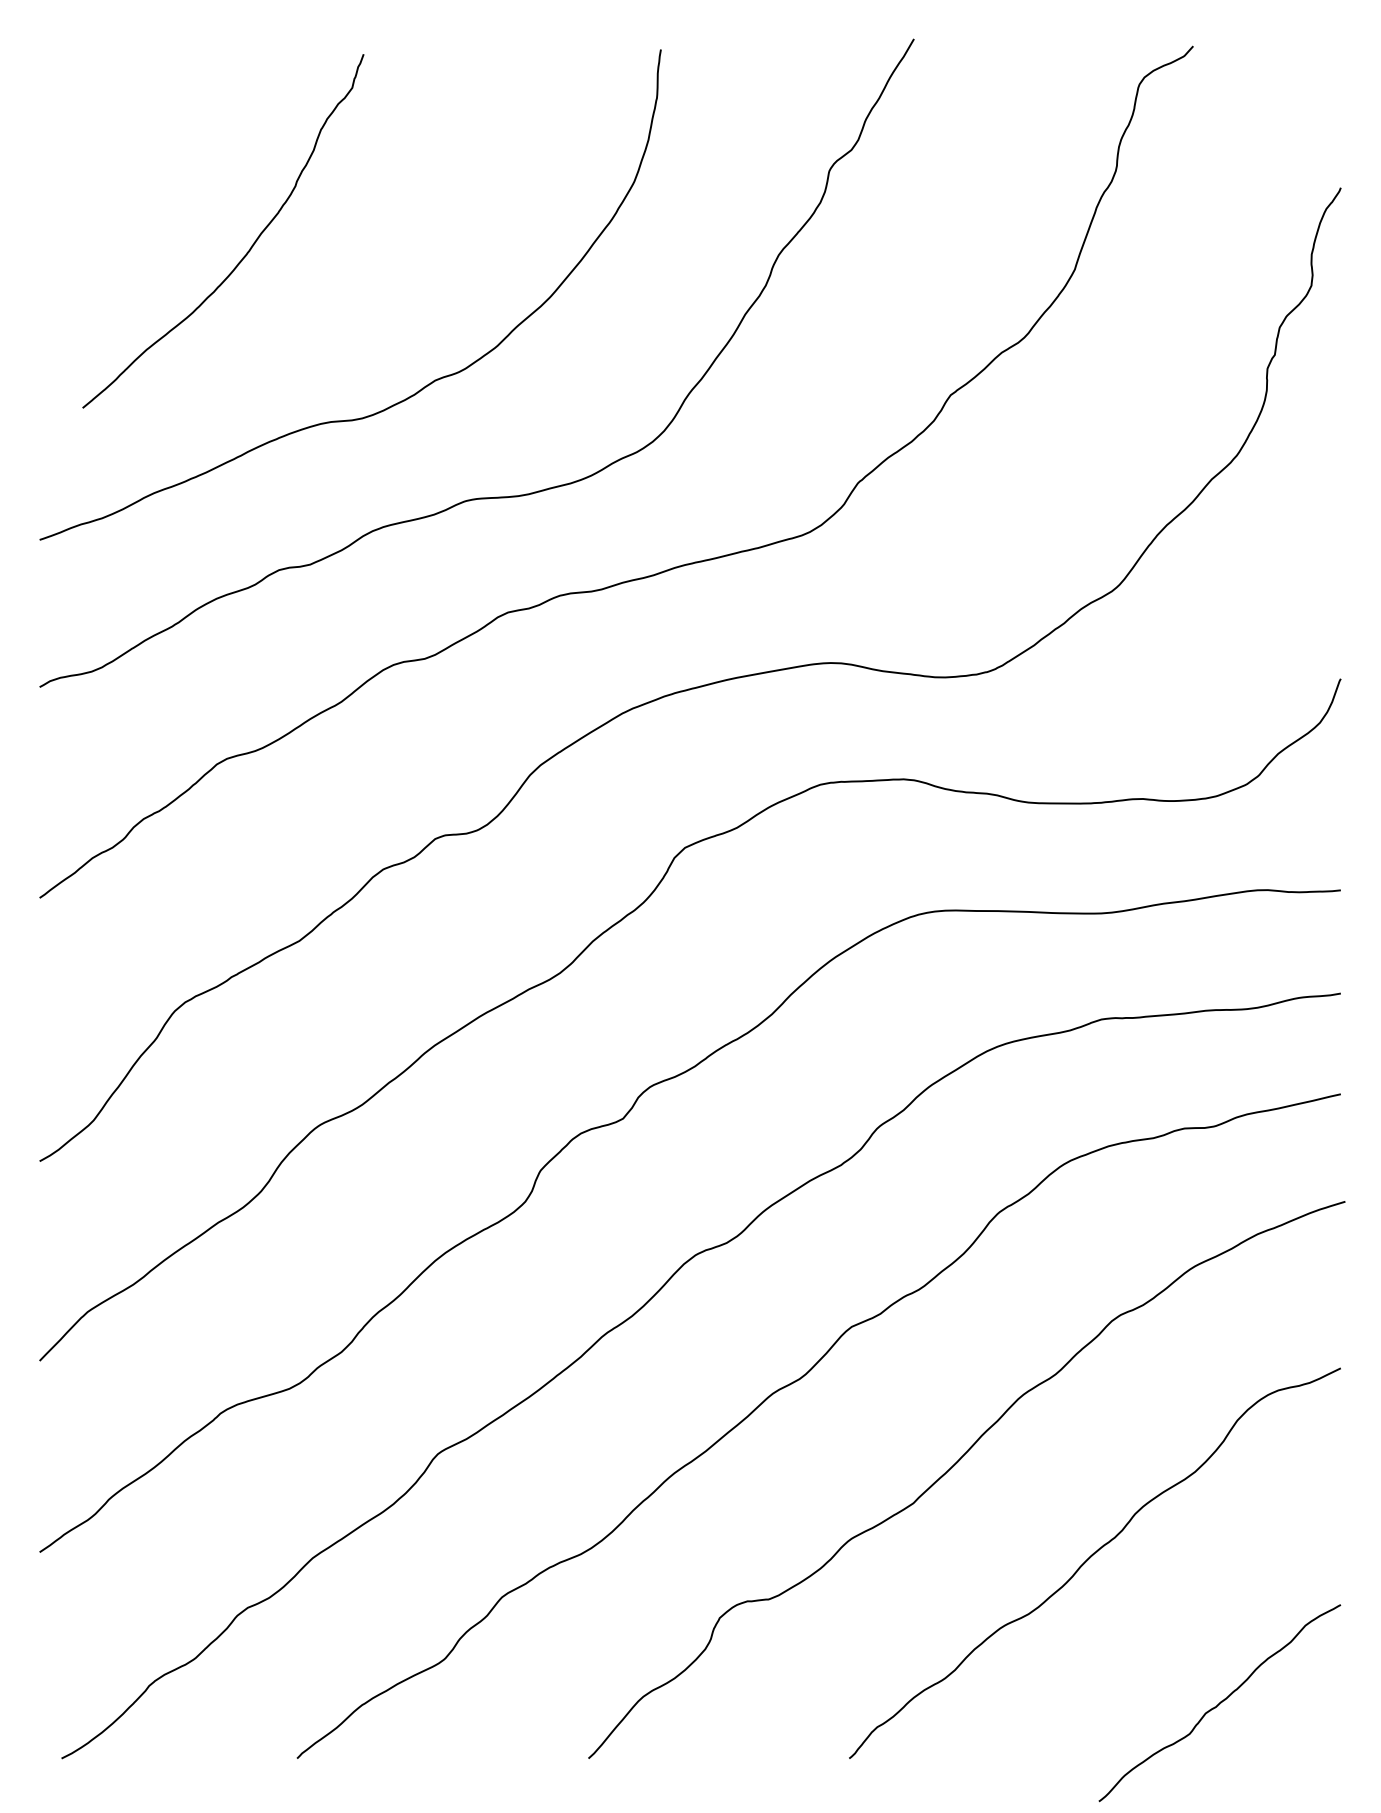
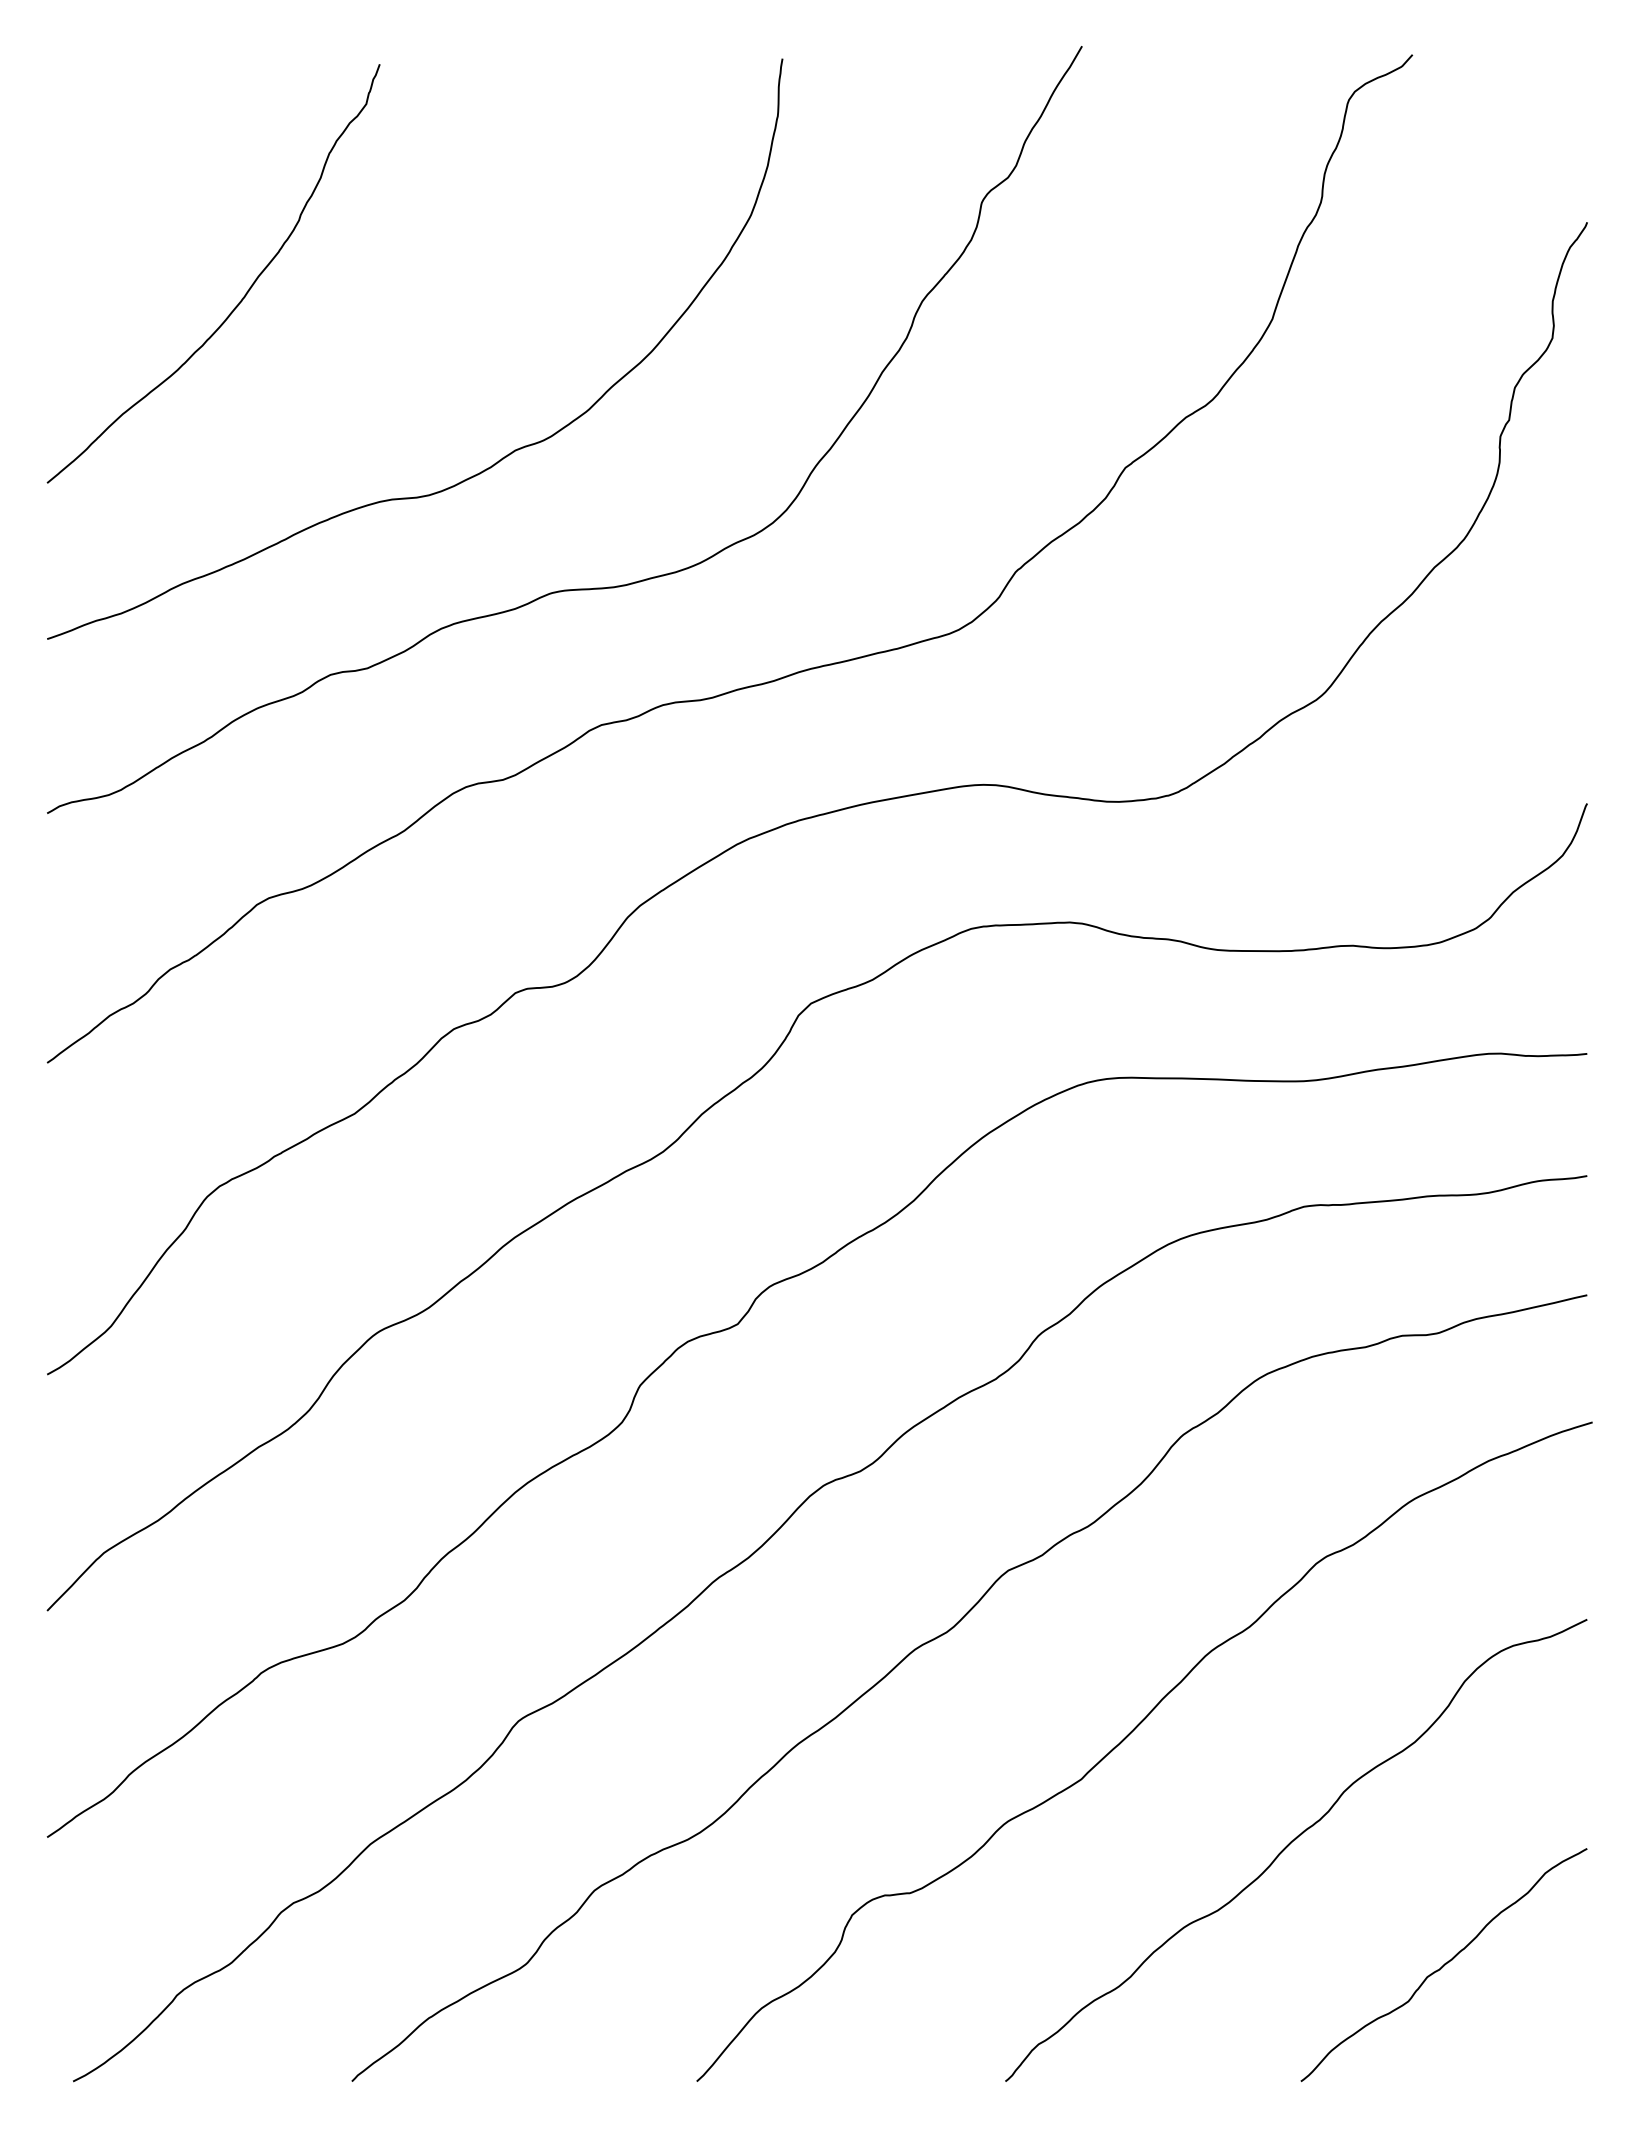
curve: (249, 248) -> (244, 294), moved
curve: (1219, 1703) -> (1443, 1965), moved

